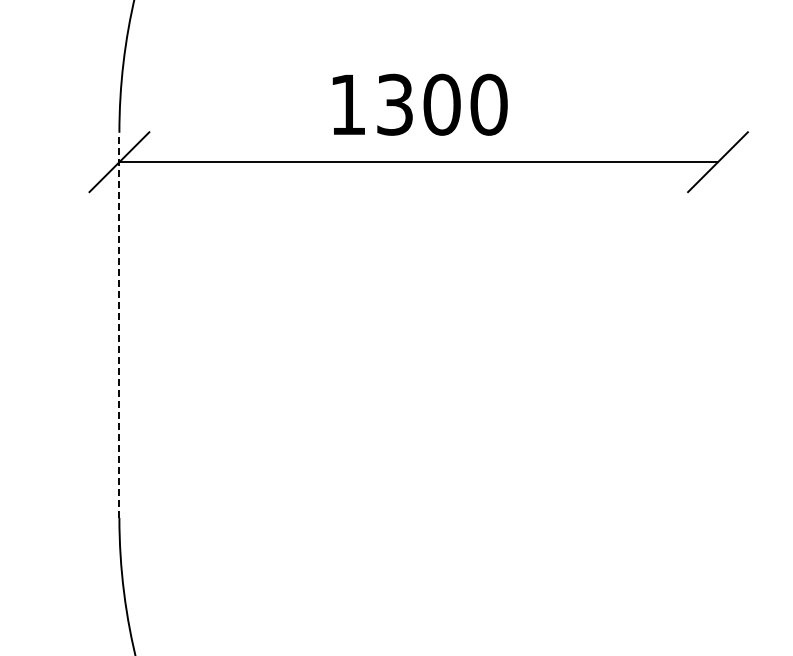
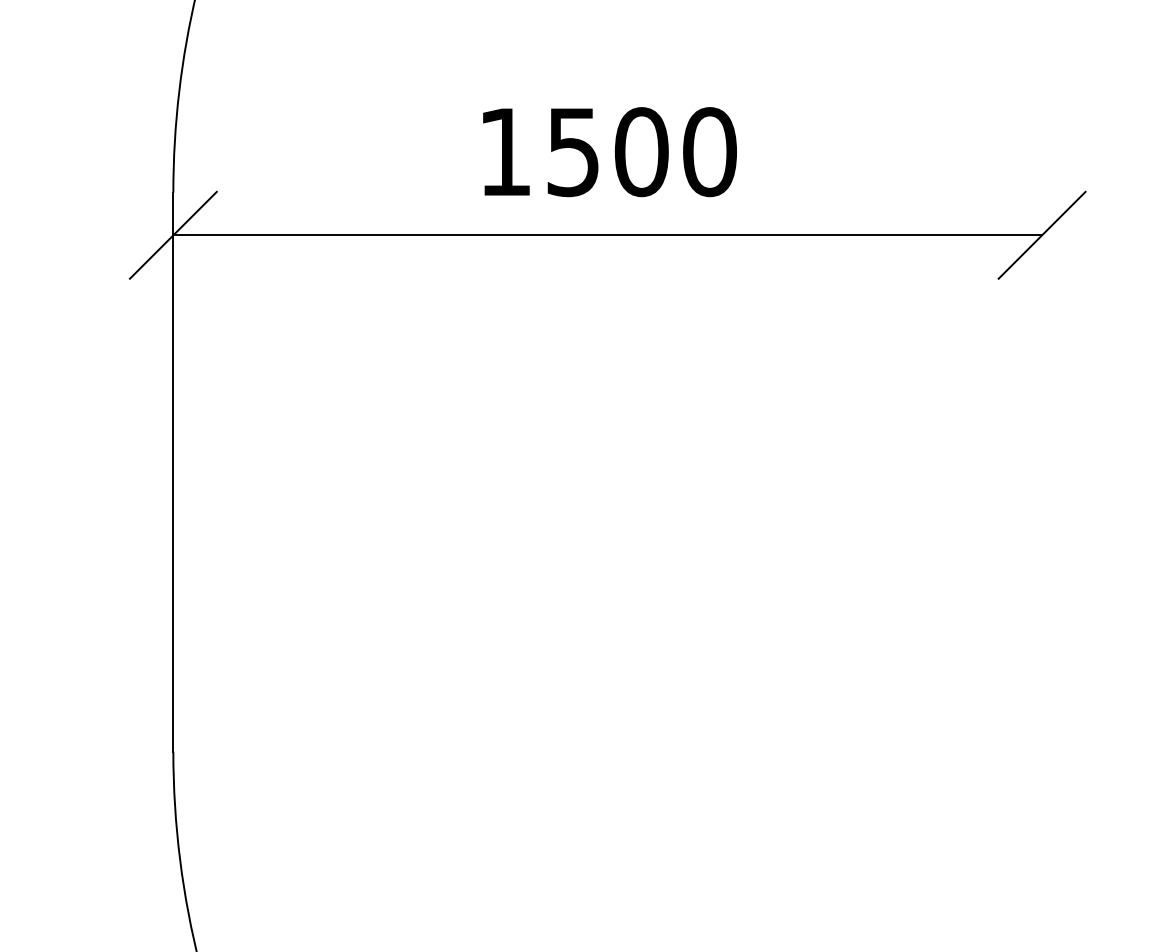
text: (394, 104) -> (572, 151), 1300 -> 1500
line: (119, 325) -> (173, 472), dashed -> solid

